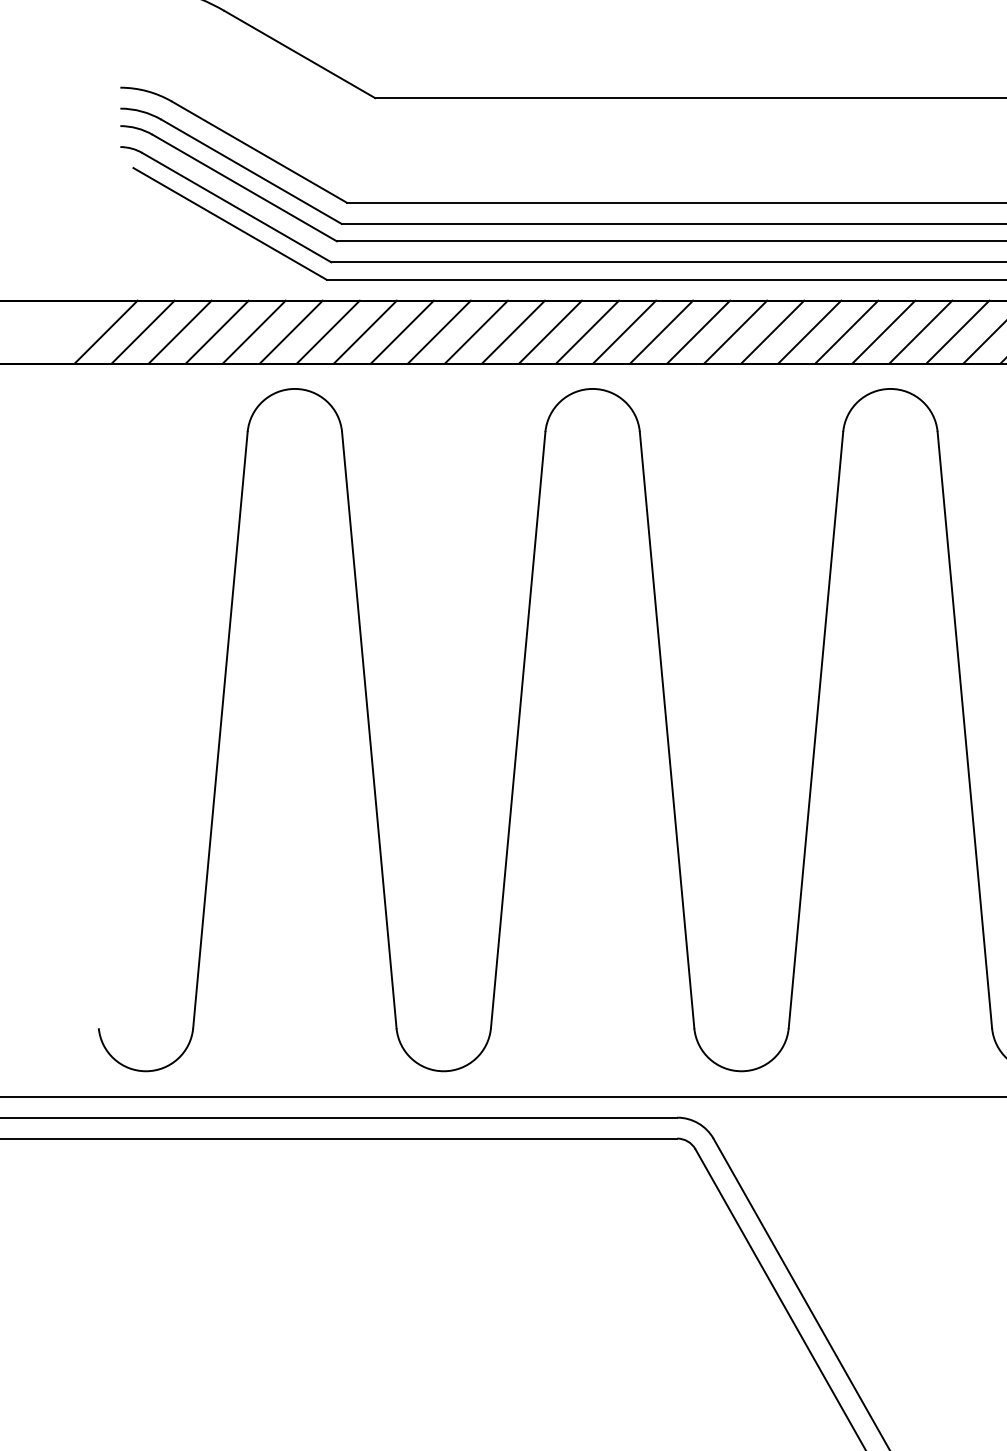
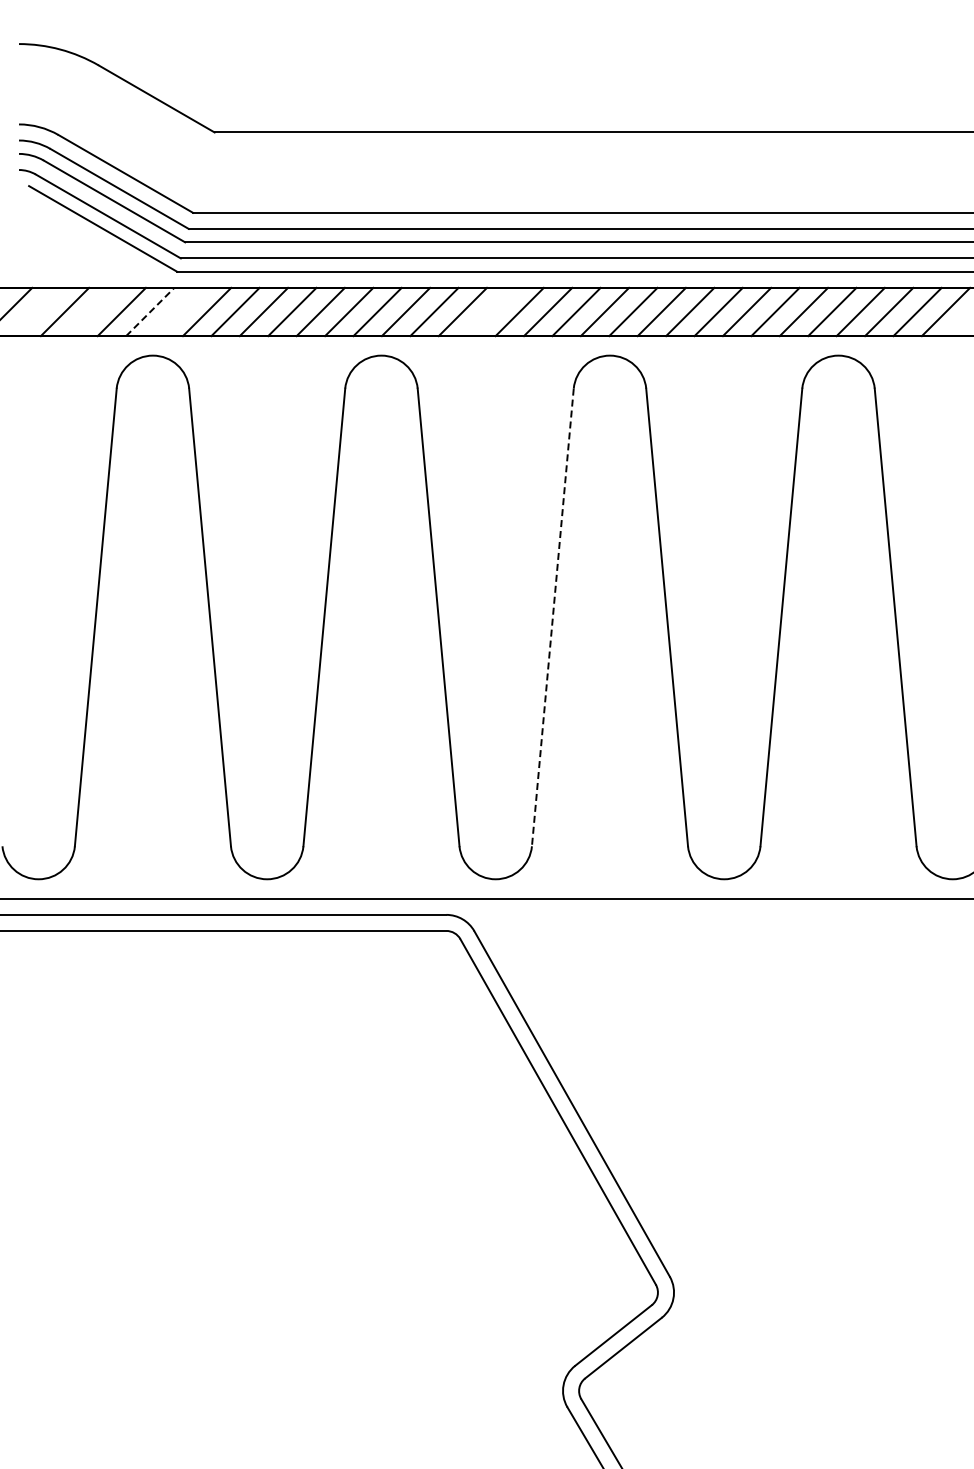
line: (143, 331) -> (36, 311), removed
line: (217, 331) -> (93, 311), removed
line: (291, 331) -> (150, 311), solid -> dashed
line: (328, 331) -> (178, 311), removed
line: (736, 331) -> (491, 311), removed
line: (815, 730) -> (552, 617), solid -> dashed

